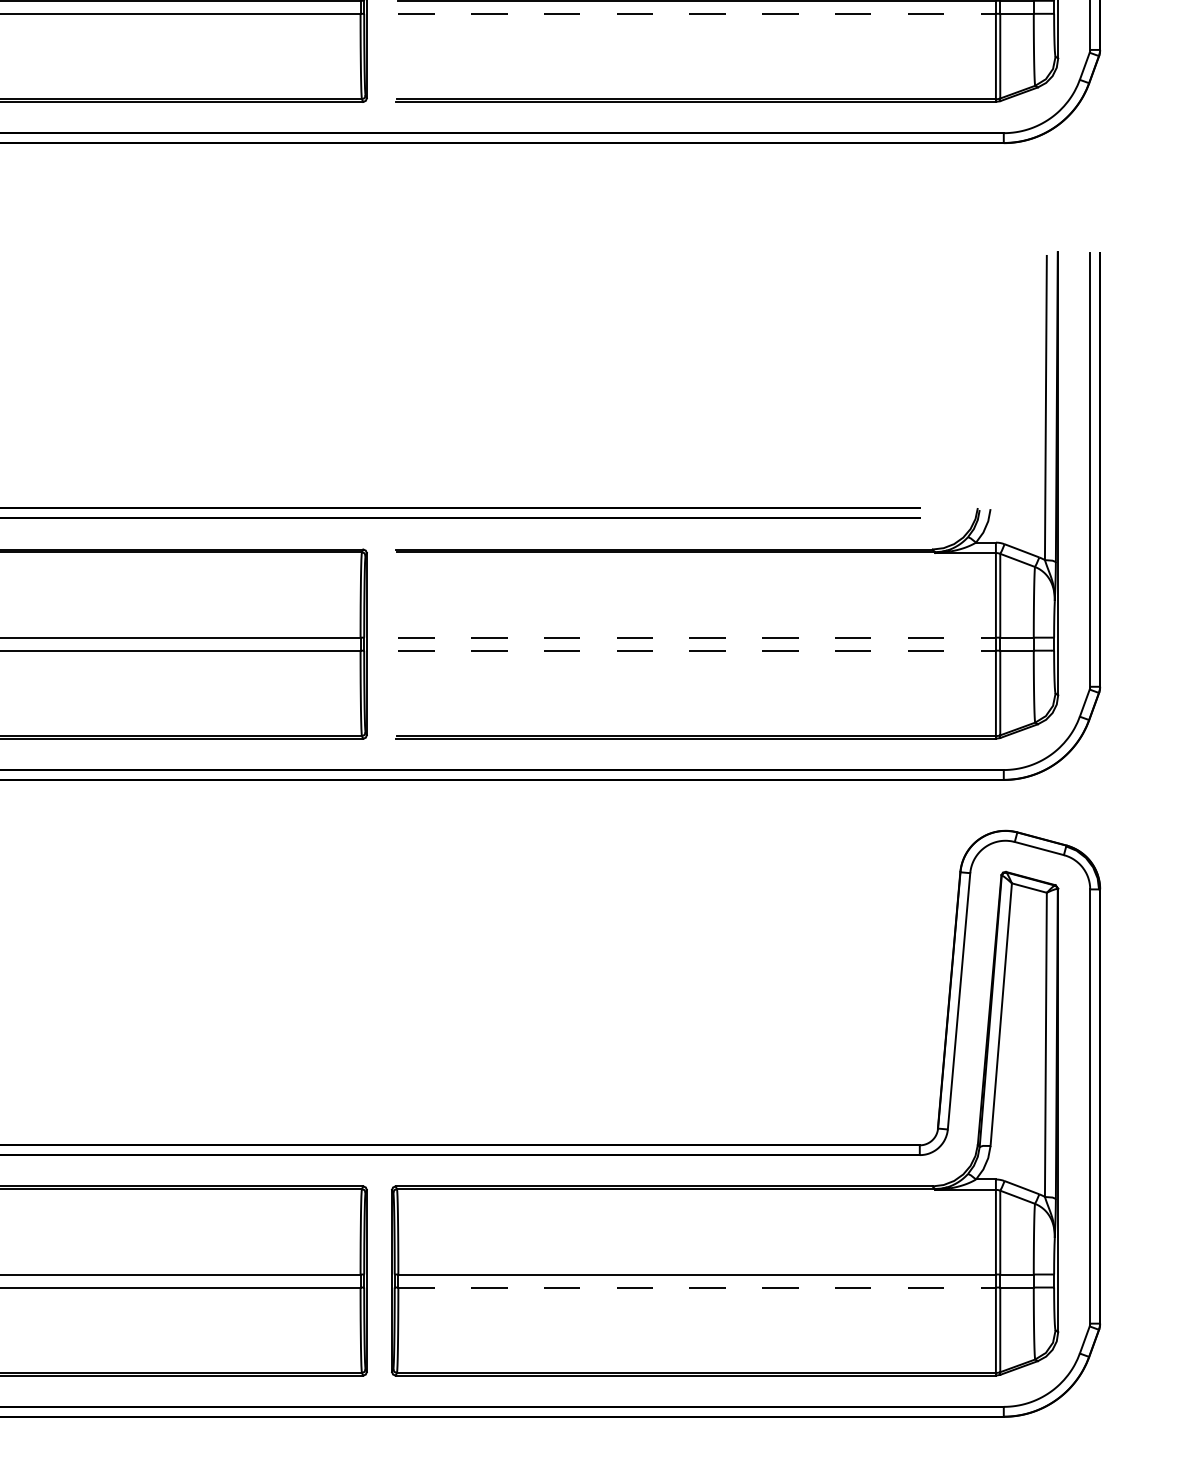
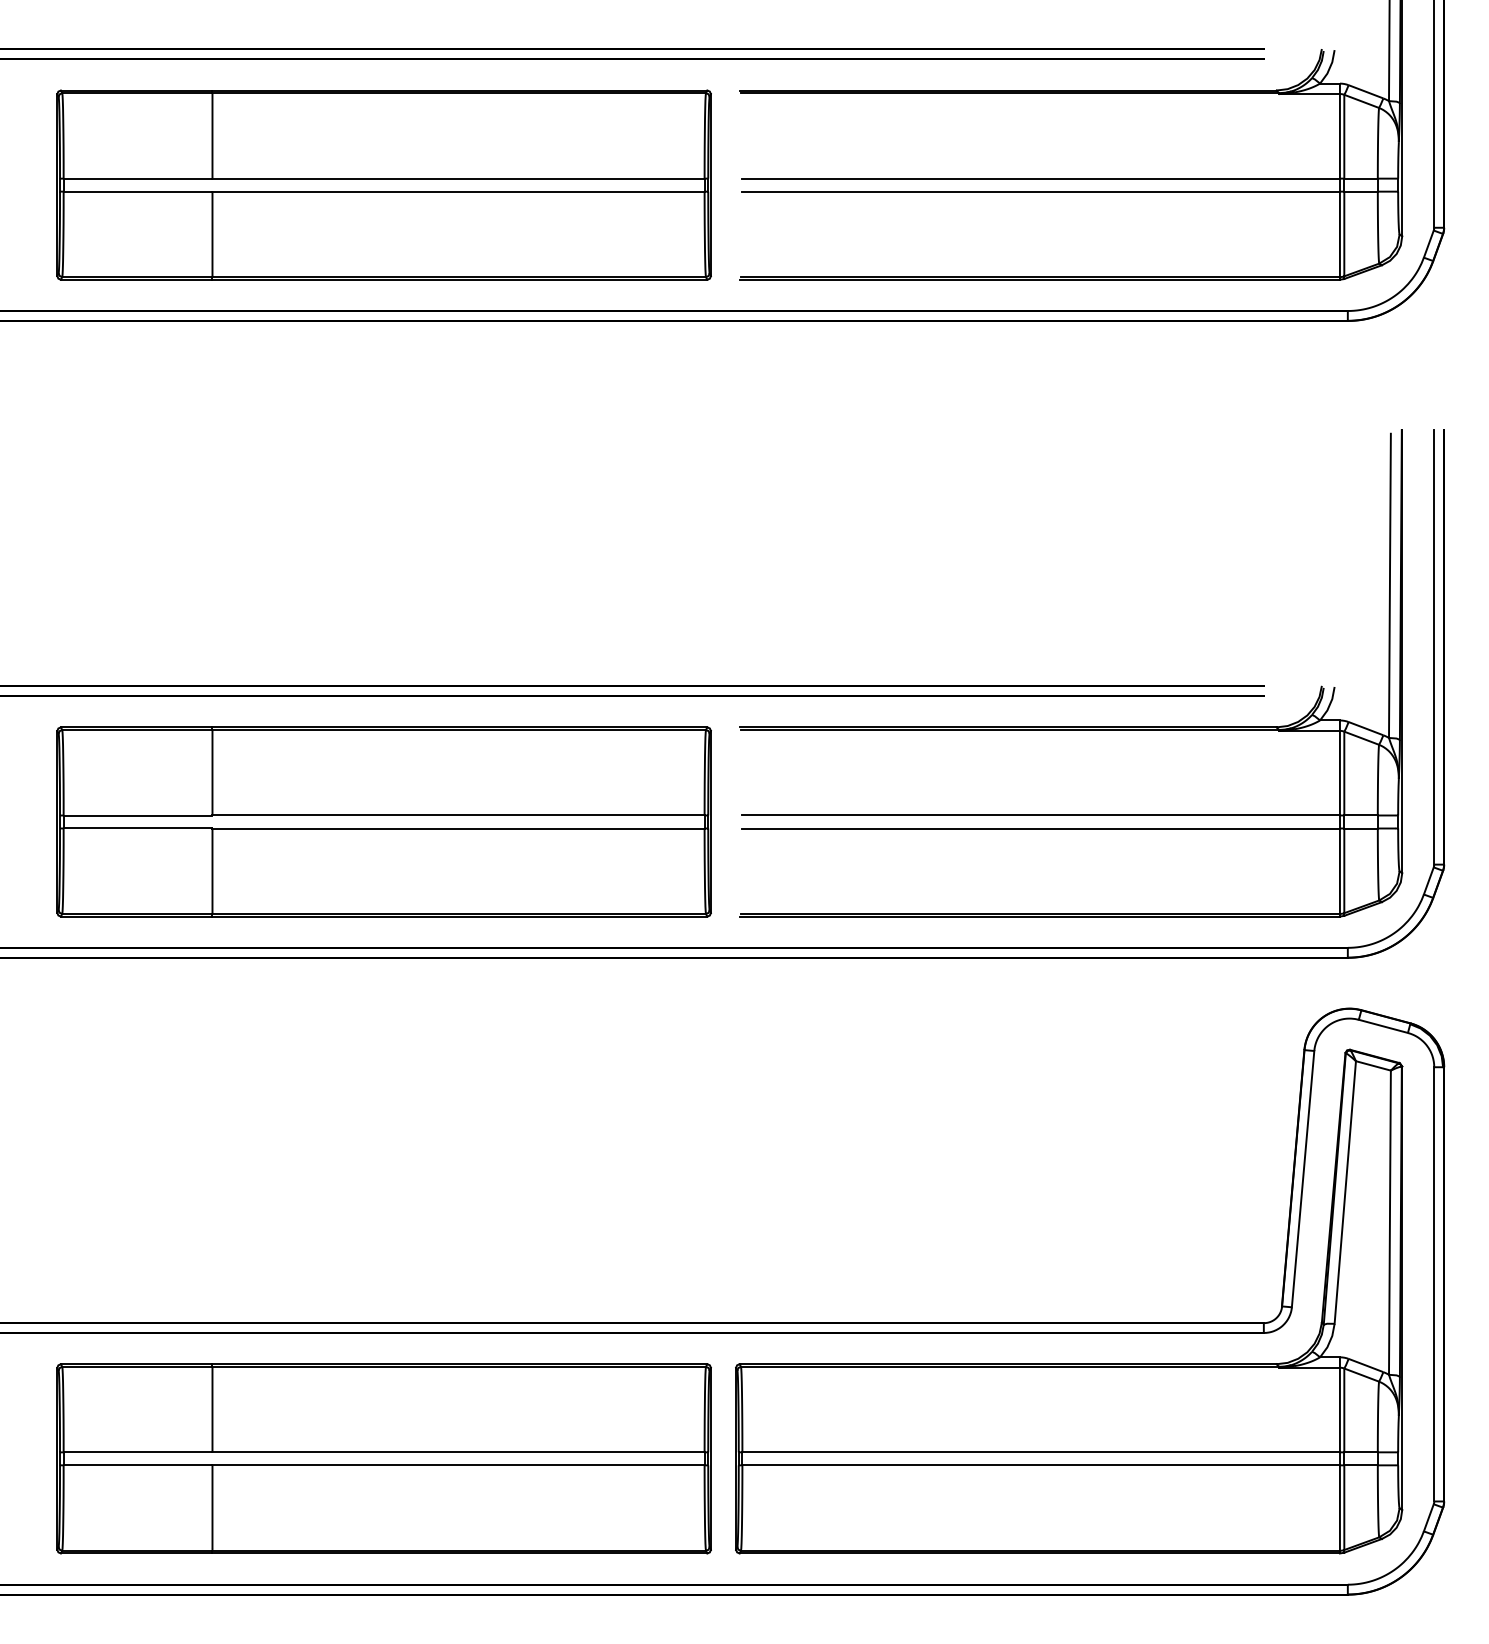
line: (697, 13) -> (1041, 191), dashed -> solid
line: (697, 637) -> (1041, 815), dashed -> solid
line: (697, 650) -> (1041, 828), dashed -> solid
line: (697, 1287) -> (1041, 1465), dashed -> solid

